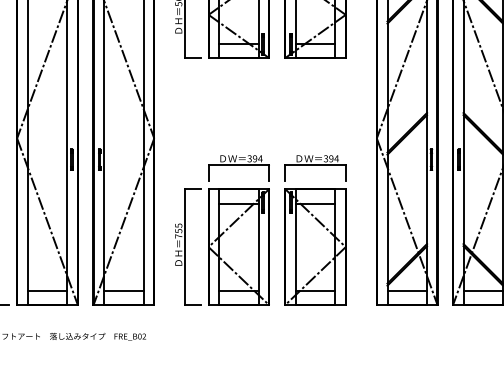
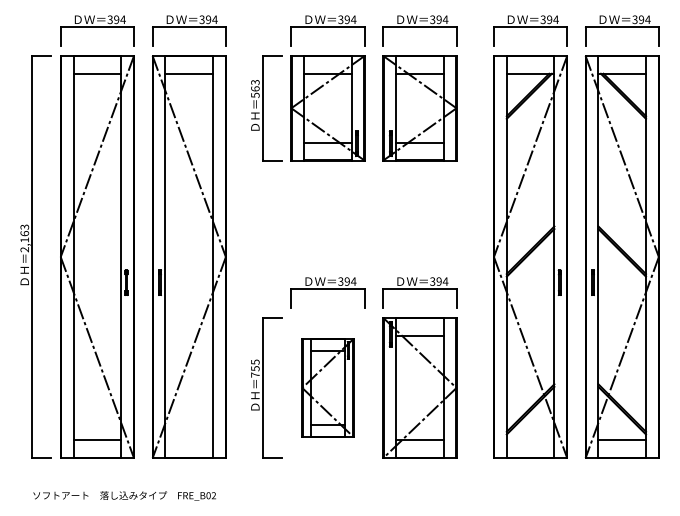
part: (238, 246) -> (327, 387), size x0.7
line: (124, 290) -> (189, 440), removed
line: (407, 290) -> (530, 440), removed

